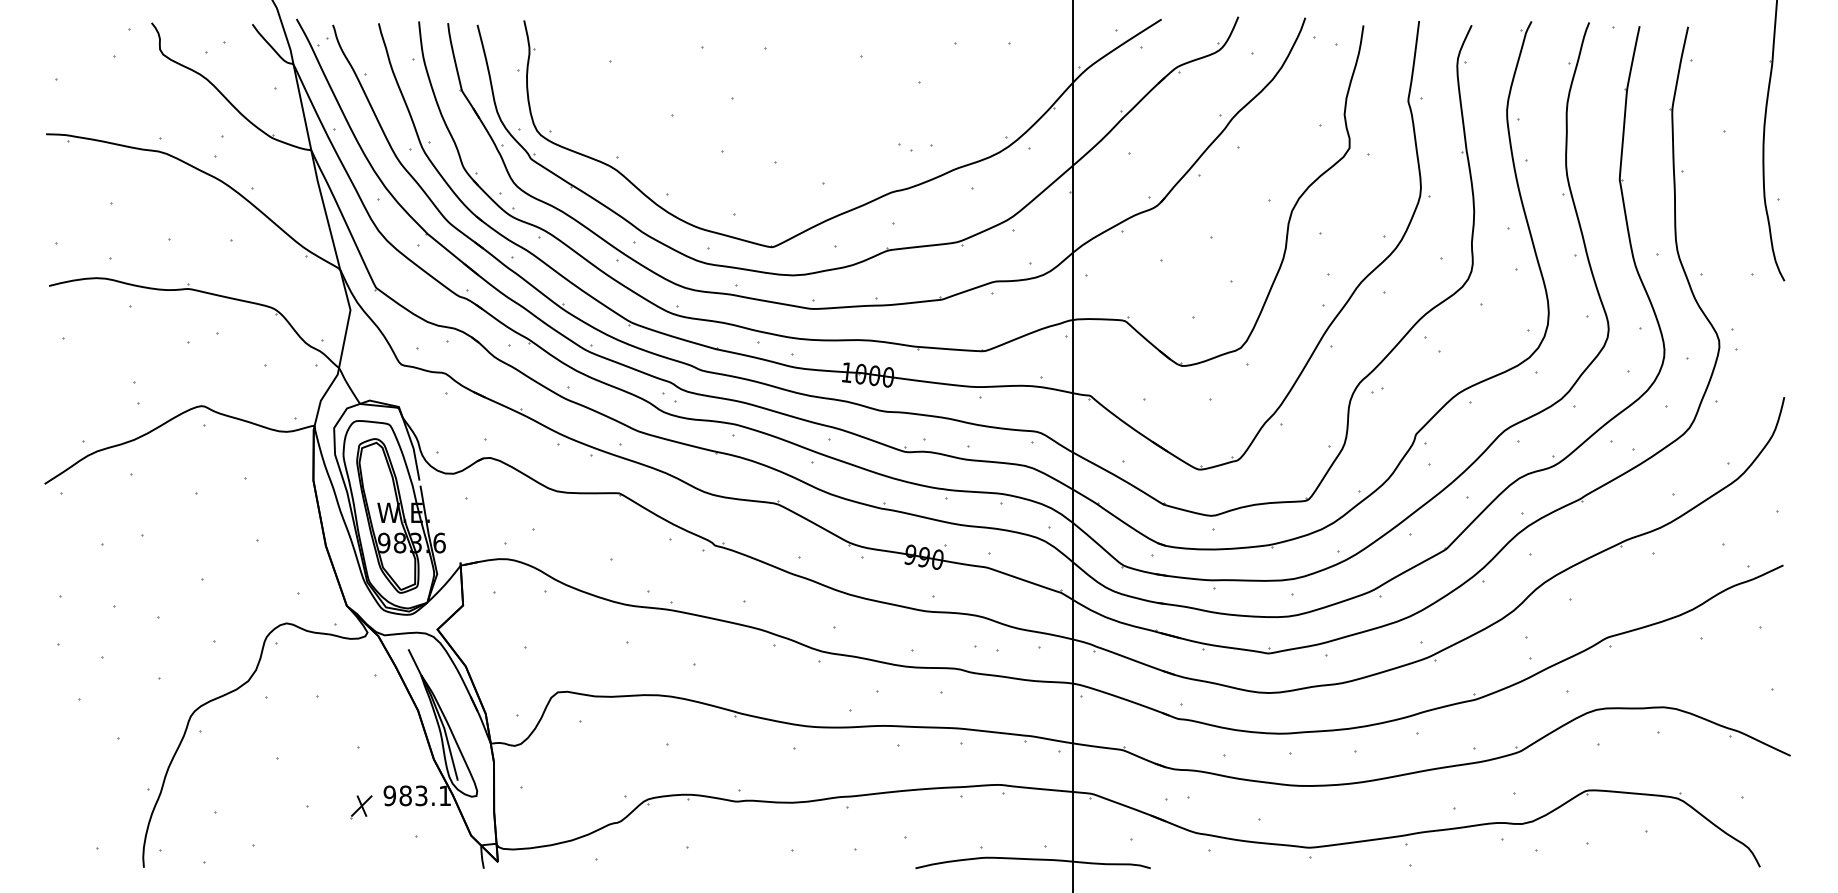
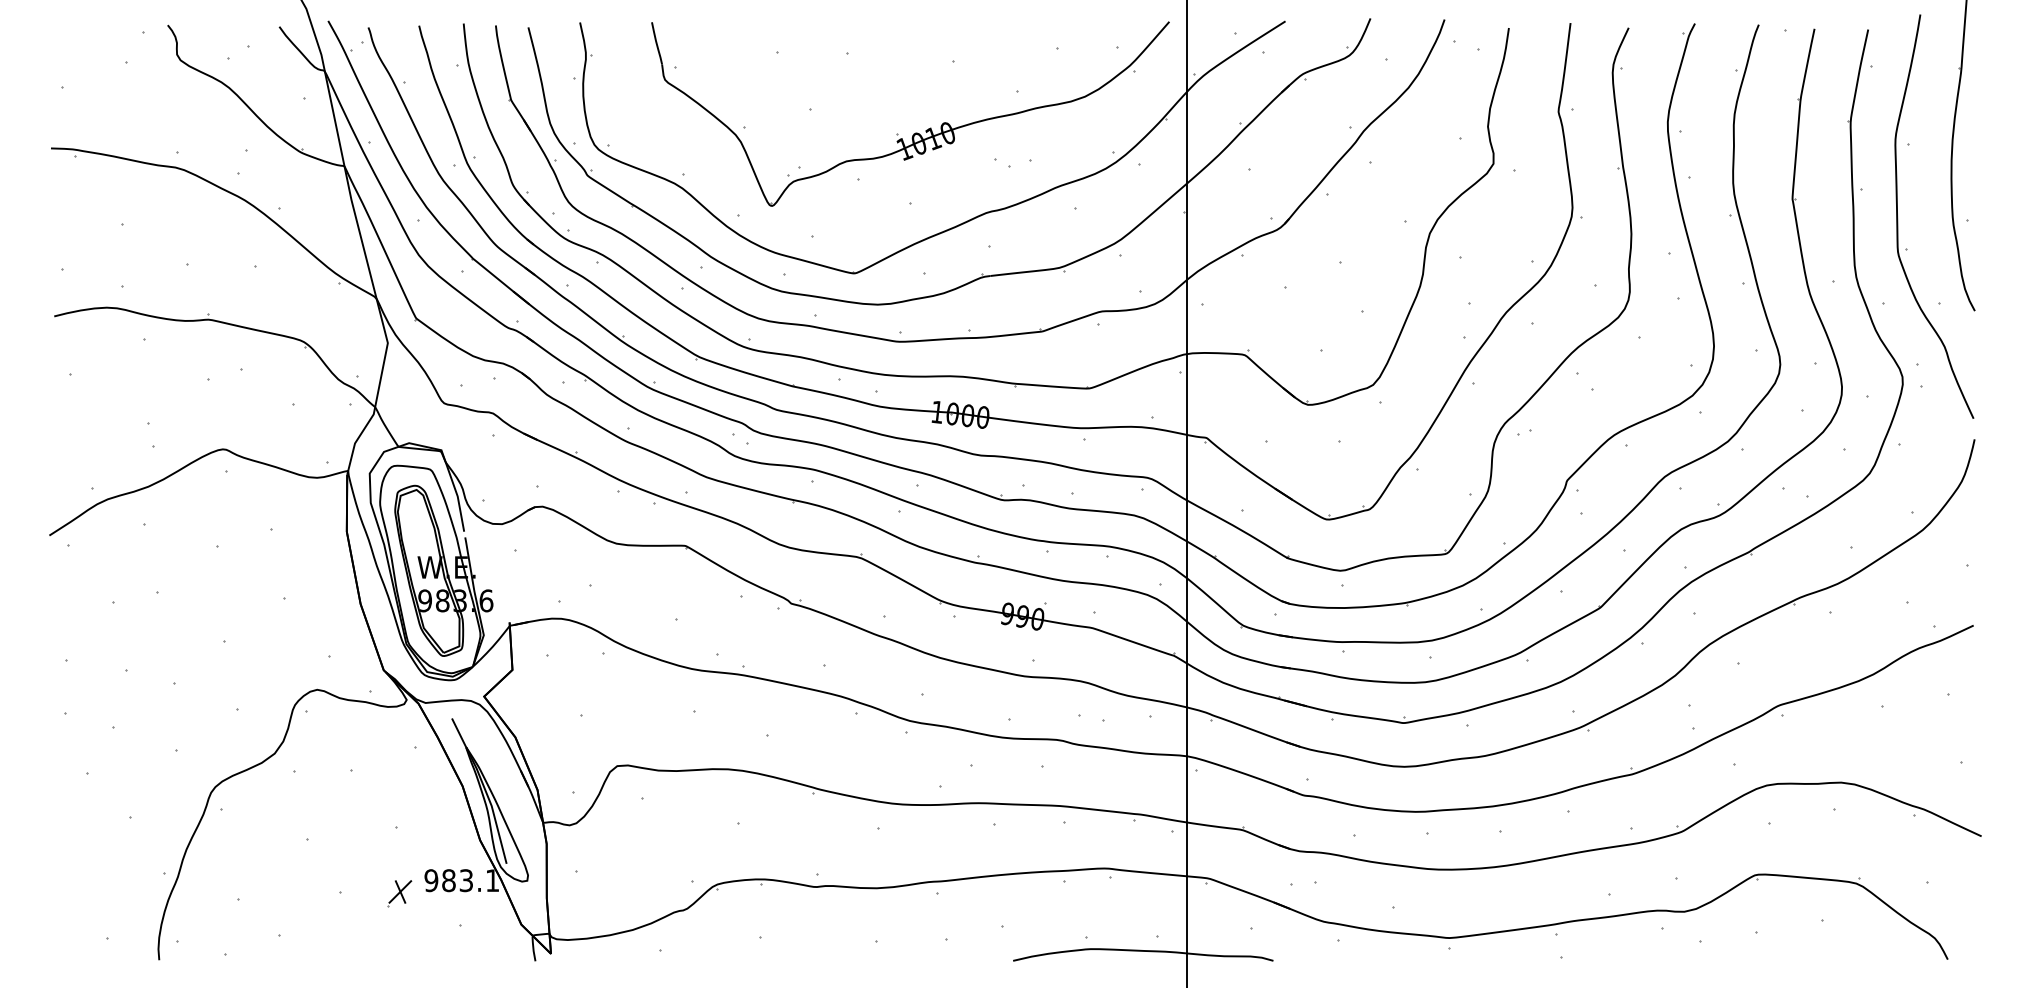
part: (827, 119) -> (915, 132), added
part: (1715, 197) -> (1898, 218), added

